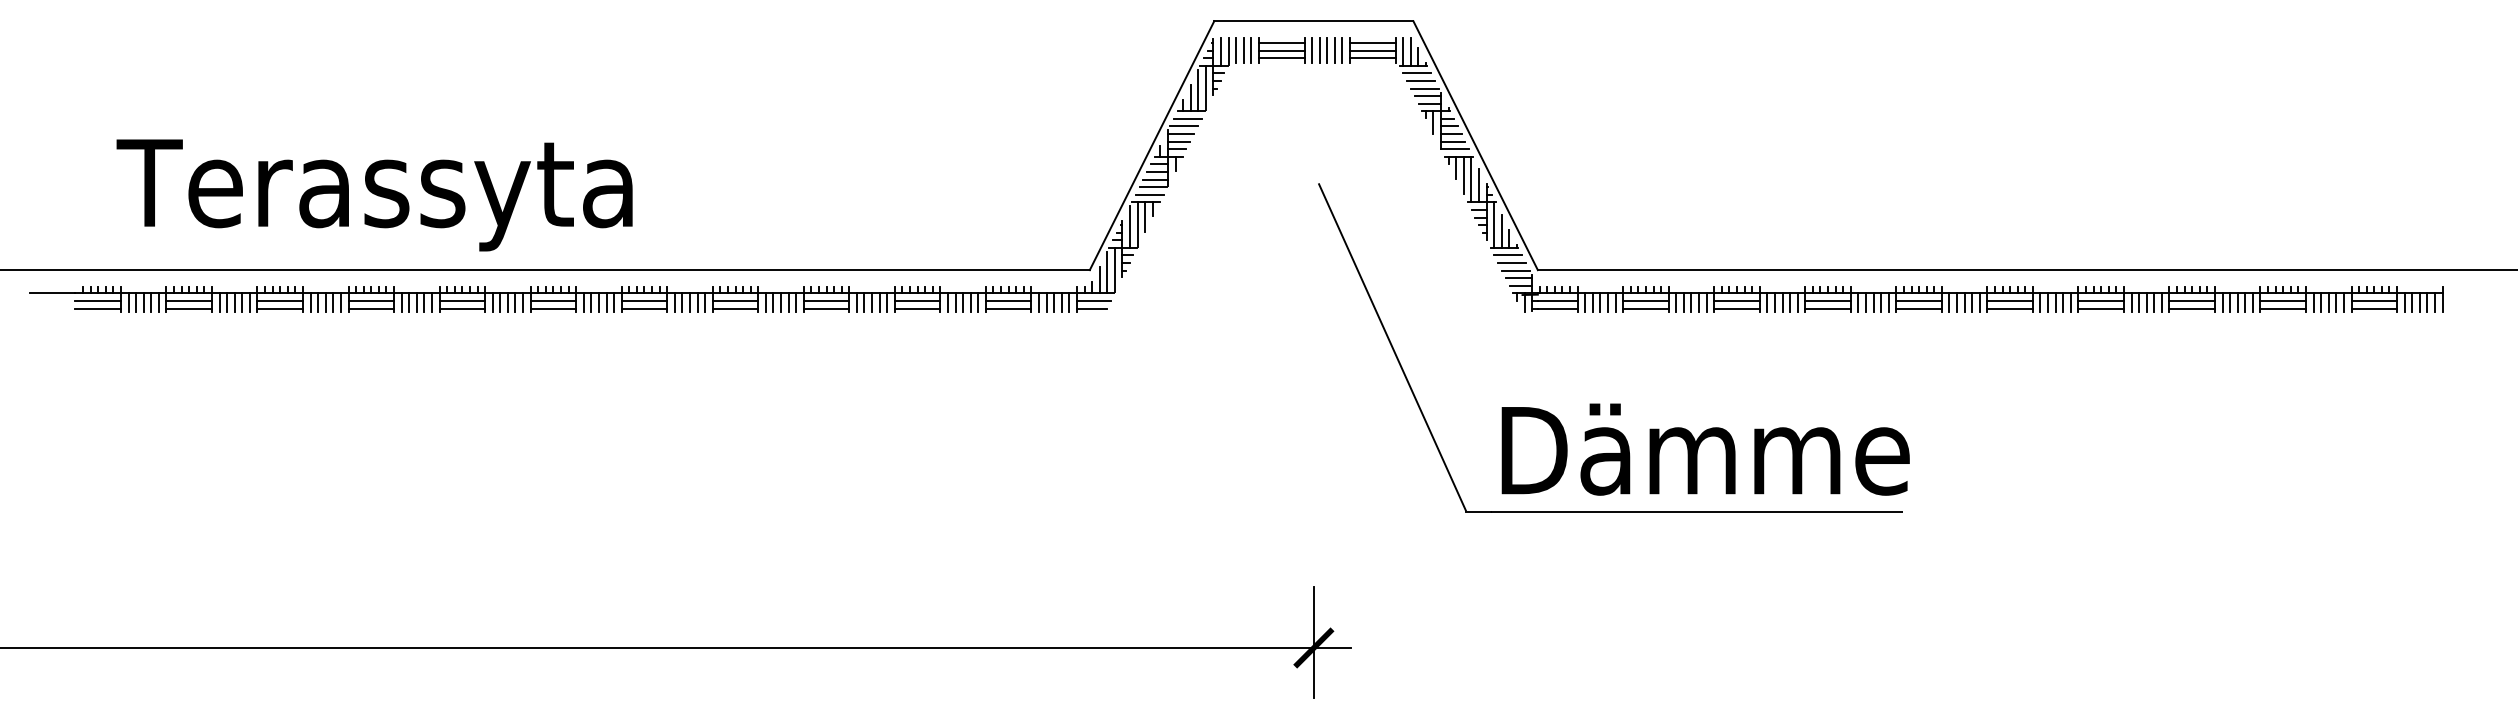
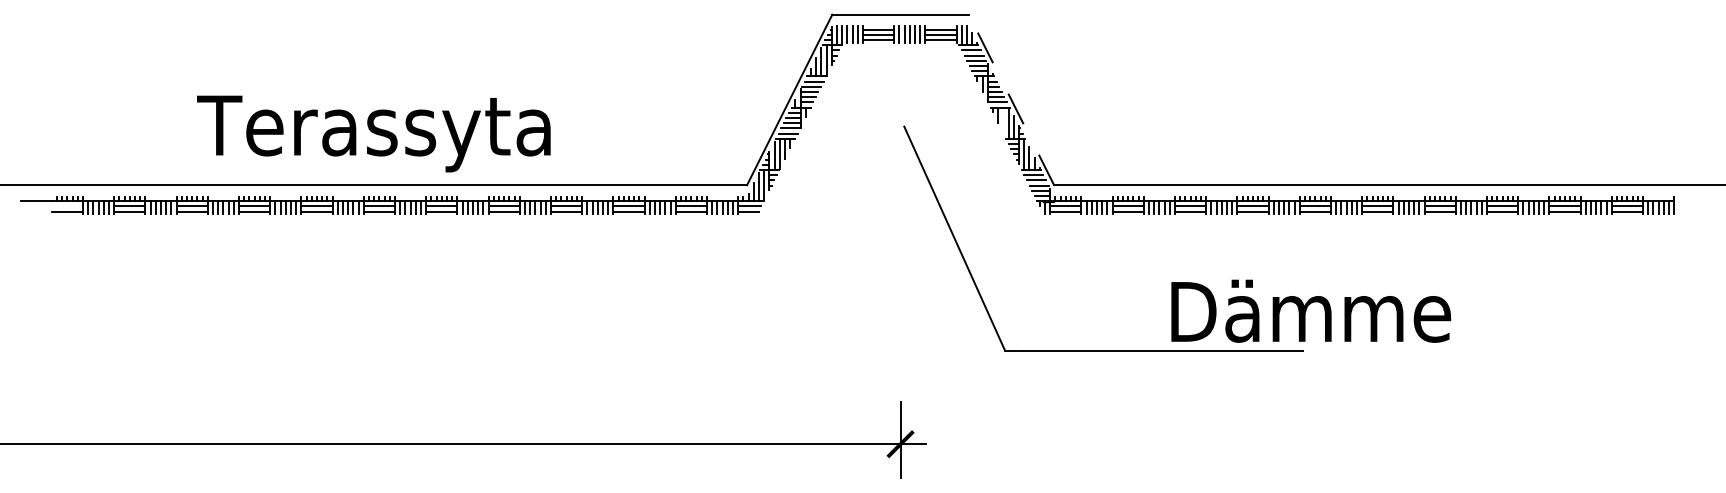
line: (1475, 145) -> (1011, 99), solid -> dashed
line: (1463, 175) -> (1003, 120), removed
text: (374, 194) -> (373, 133), moved
line: (96, 301) -> (66, 206), removed
text: (1704, 448) -> (1310, 310), moved

